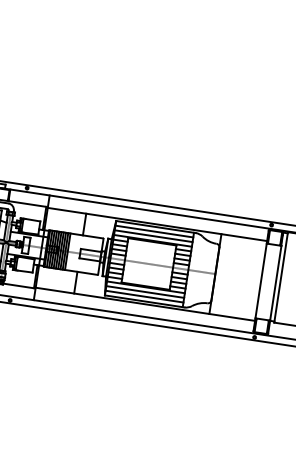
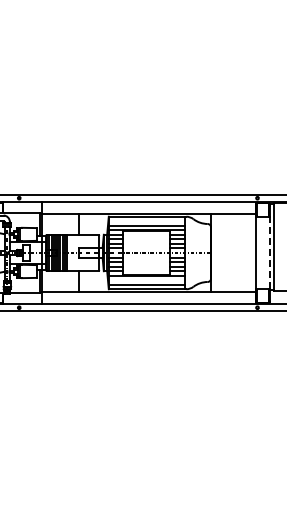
line: (154, 231) -> (146, 221), removed
line: (275, 282) -> (269, 252), solid -> dashed
line: (144, 292) -> (146, 280), removed

